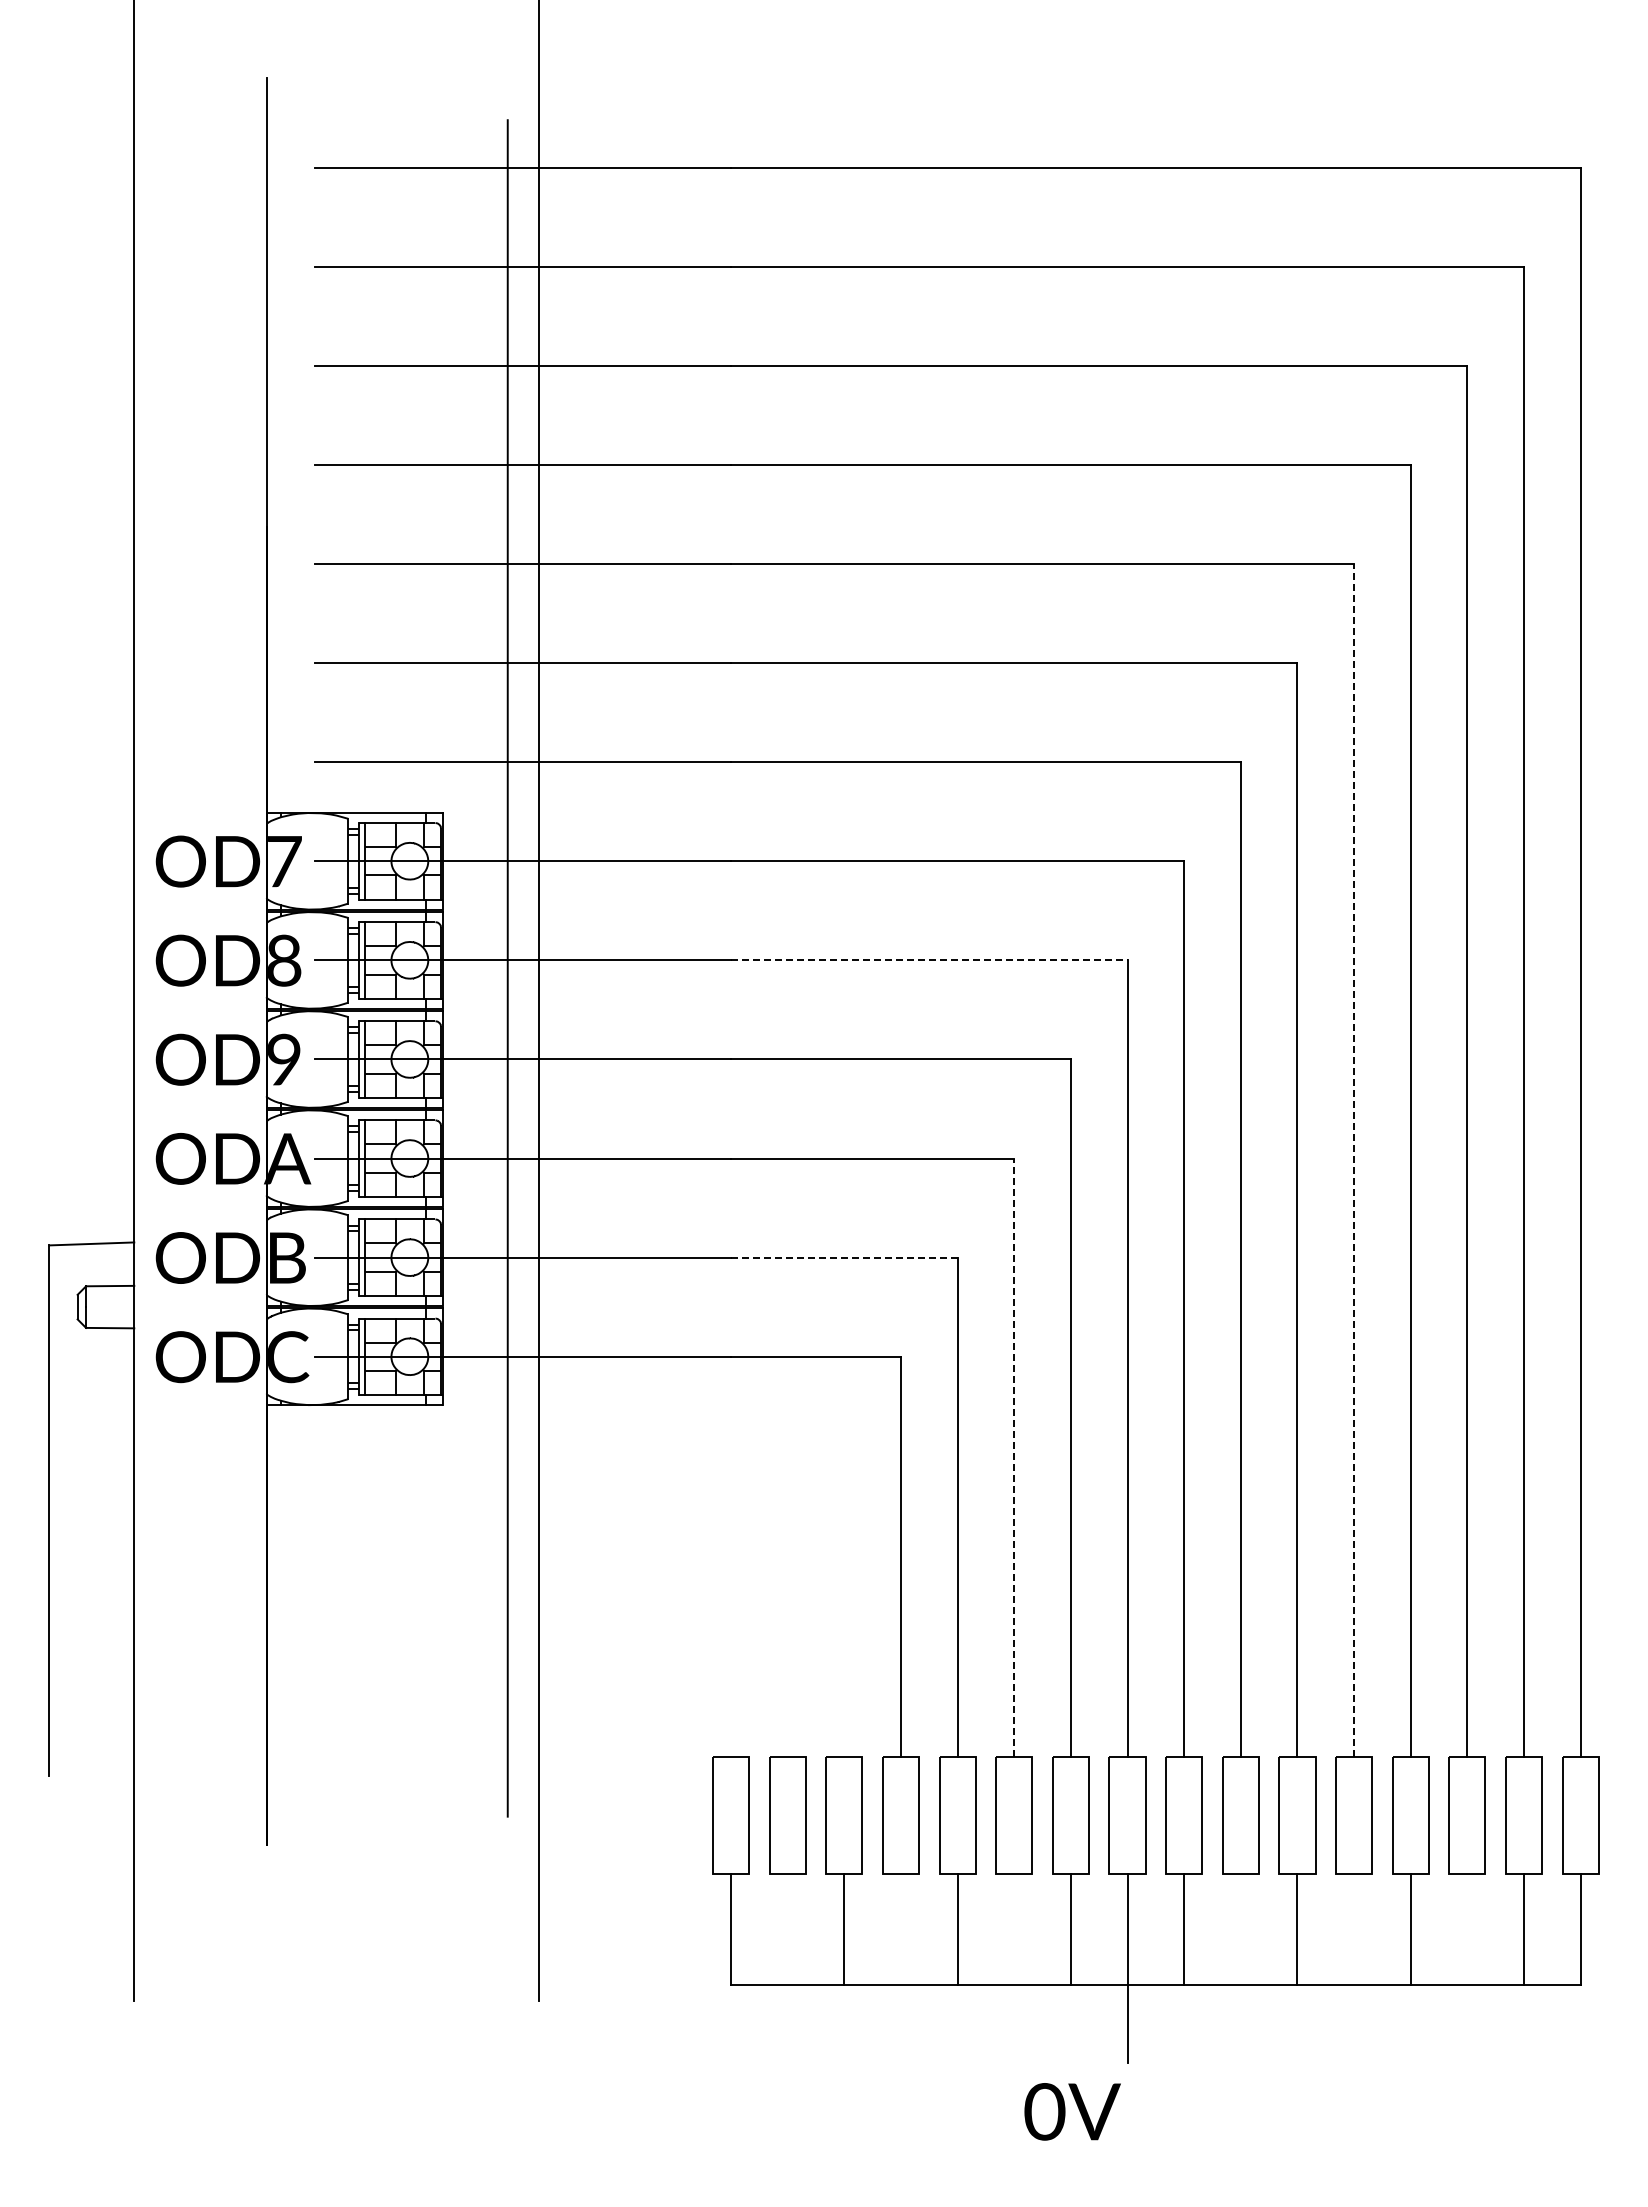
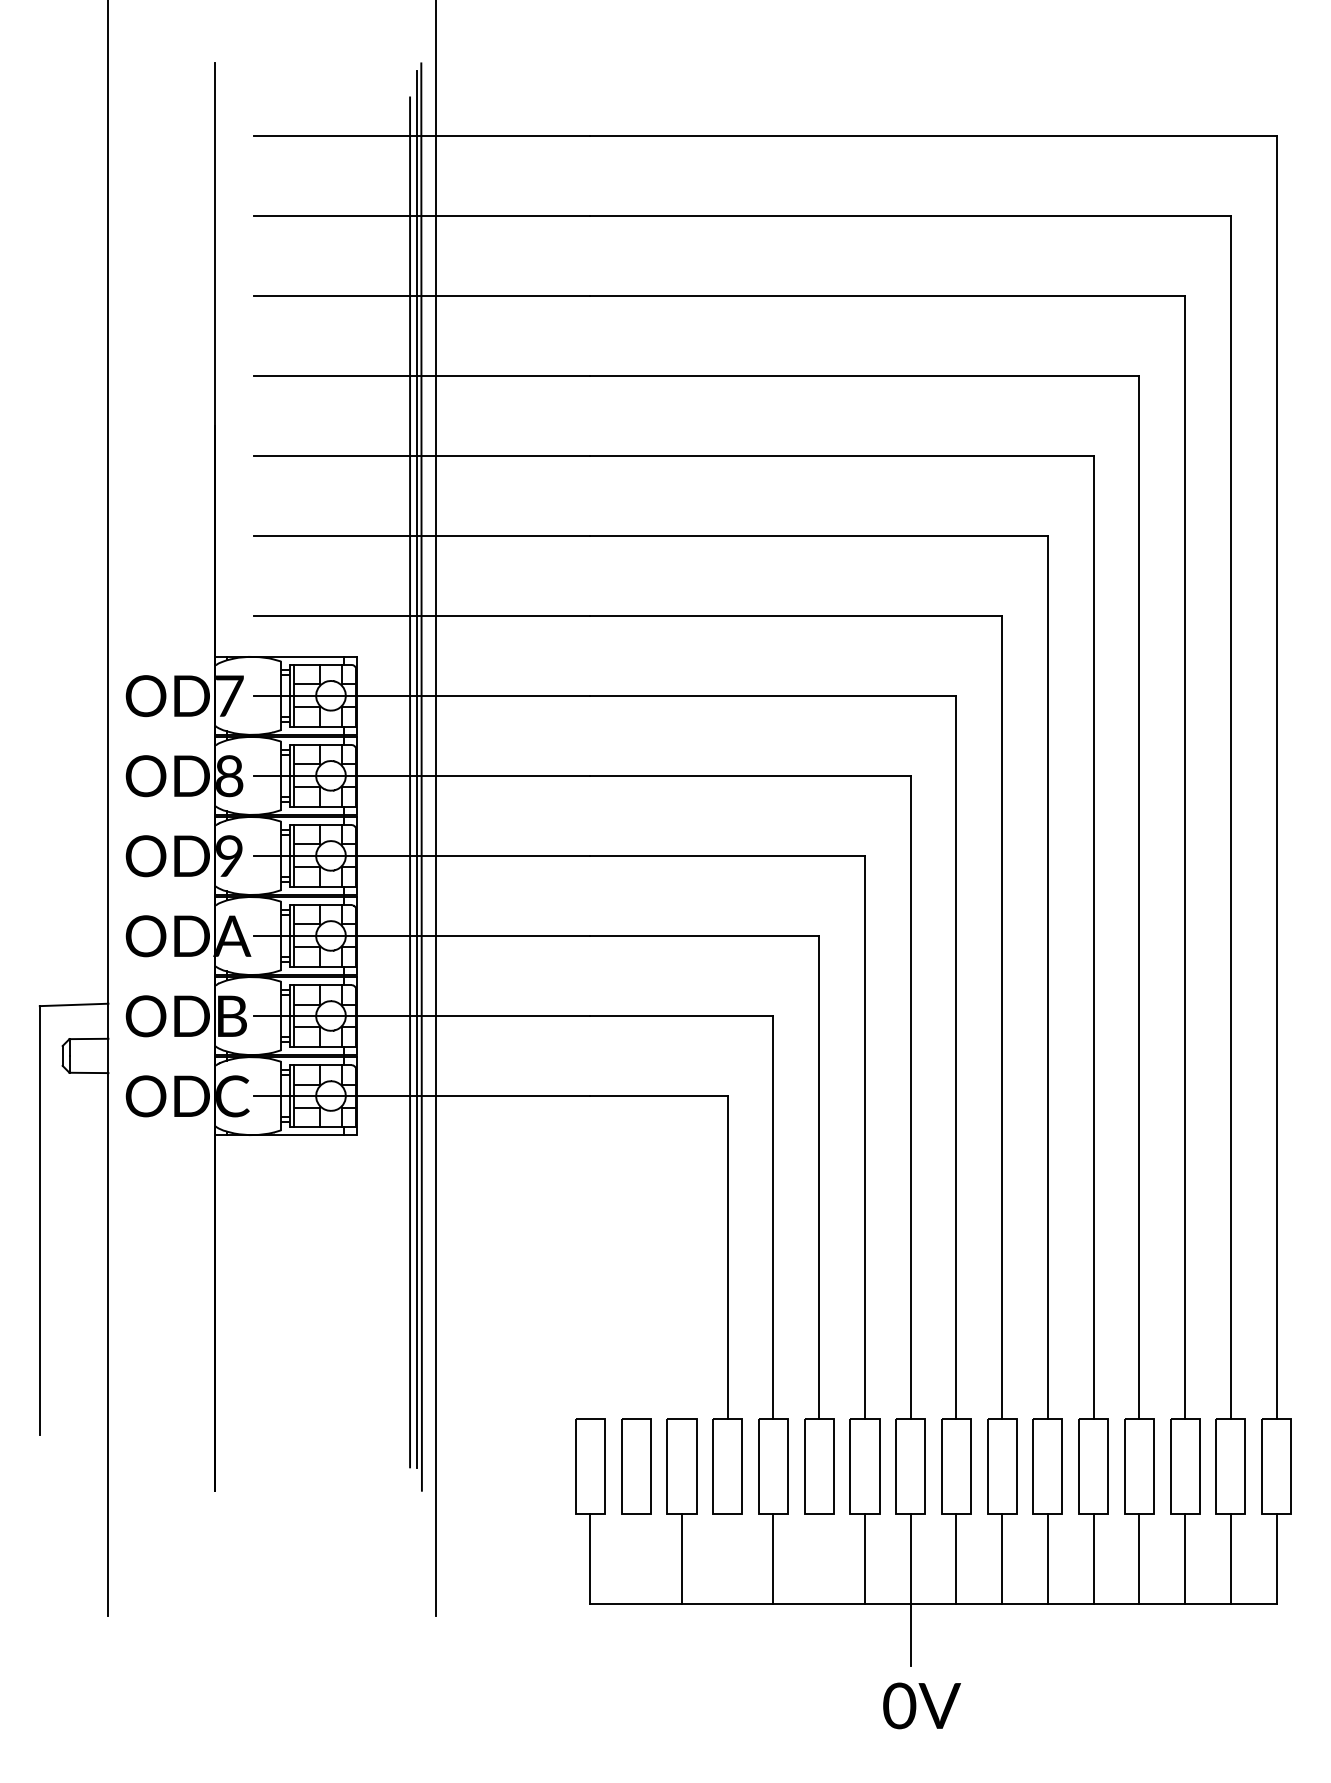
line: (515, 952) -> (416, 769), added
line: (929, 960) -> (750, 775), dashed -> solid
line: (521, 961) -> (421, 776), added
line: (1354, 1159) -> (1093, 936), dashed -> solid
line: (844, 1257) -> (682, 1015), dashed -> solid
line: (1014, 1457) -> (819, 1177), dashed -> solid
line: (1240, 1929) -> (1001, 1558), added
line: (1354, 1929) -> (1093, 1558), added
line: (1467, 1929) -> (1185, 1558), added
text: (1072, 2111) -> (921, 1705), moved

